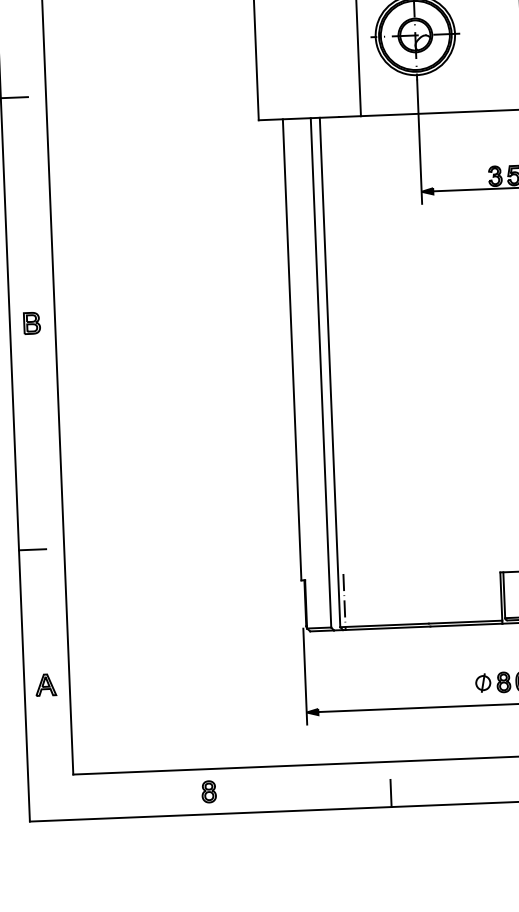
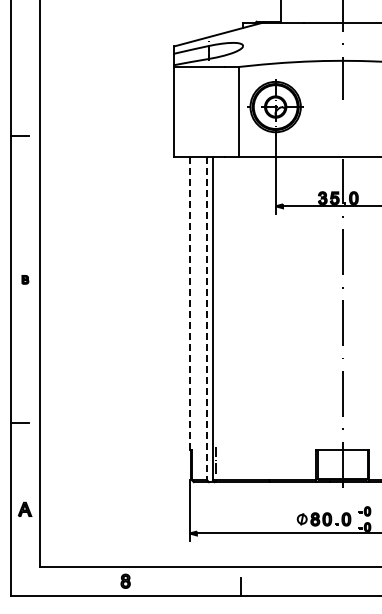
part: (32, 322) -> (25, 279), size x0.6
line: (292, 350) -> (189, 303), solid -> dashed
line: (321, 372) -> (207, 318), solid -> dashed

